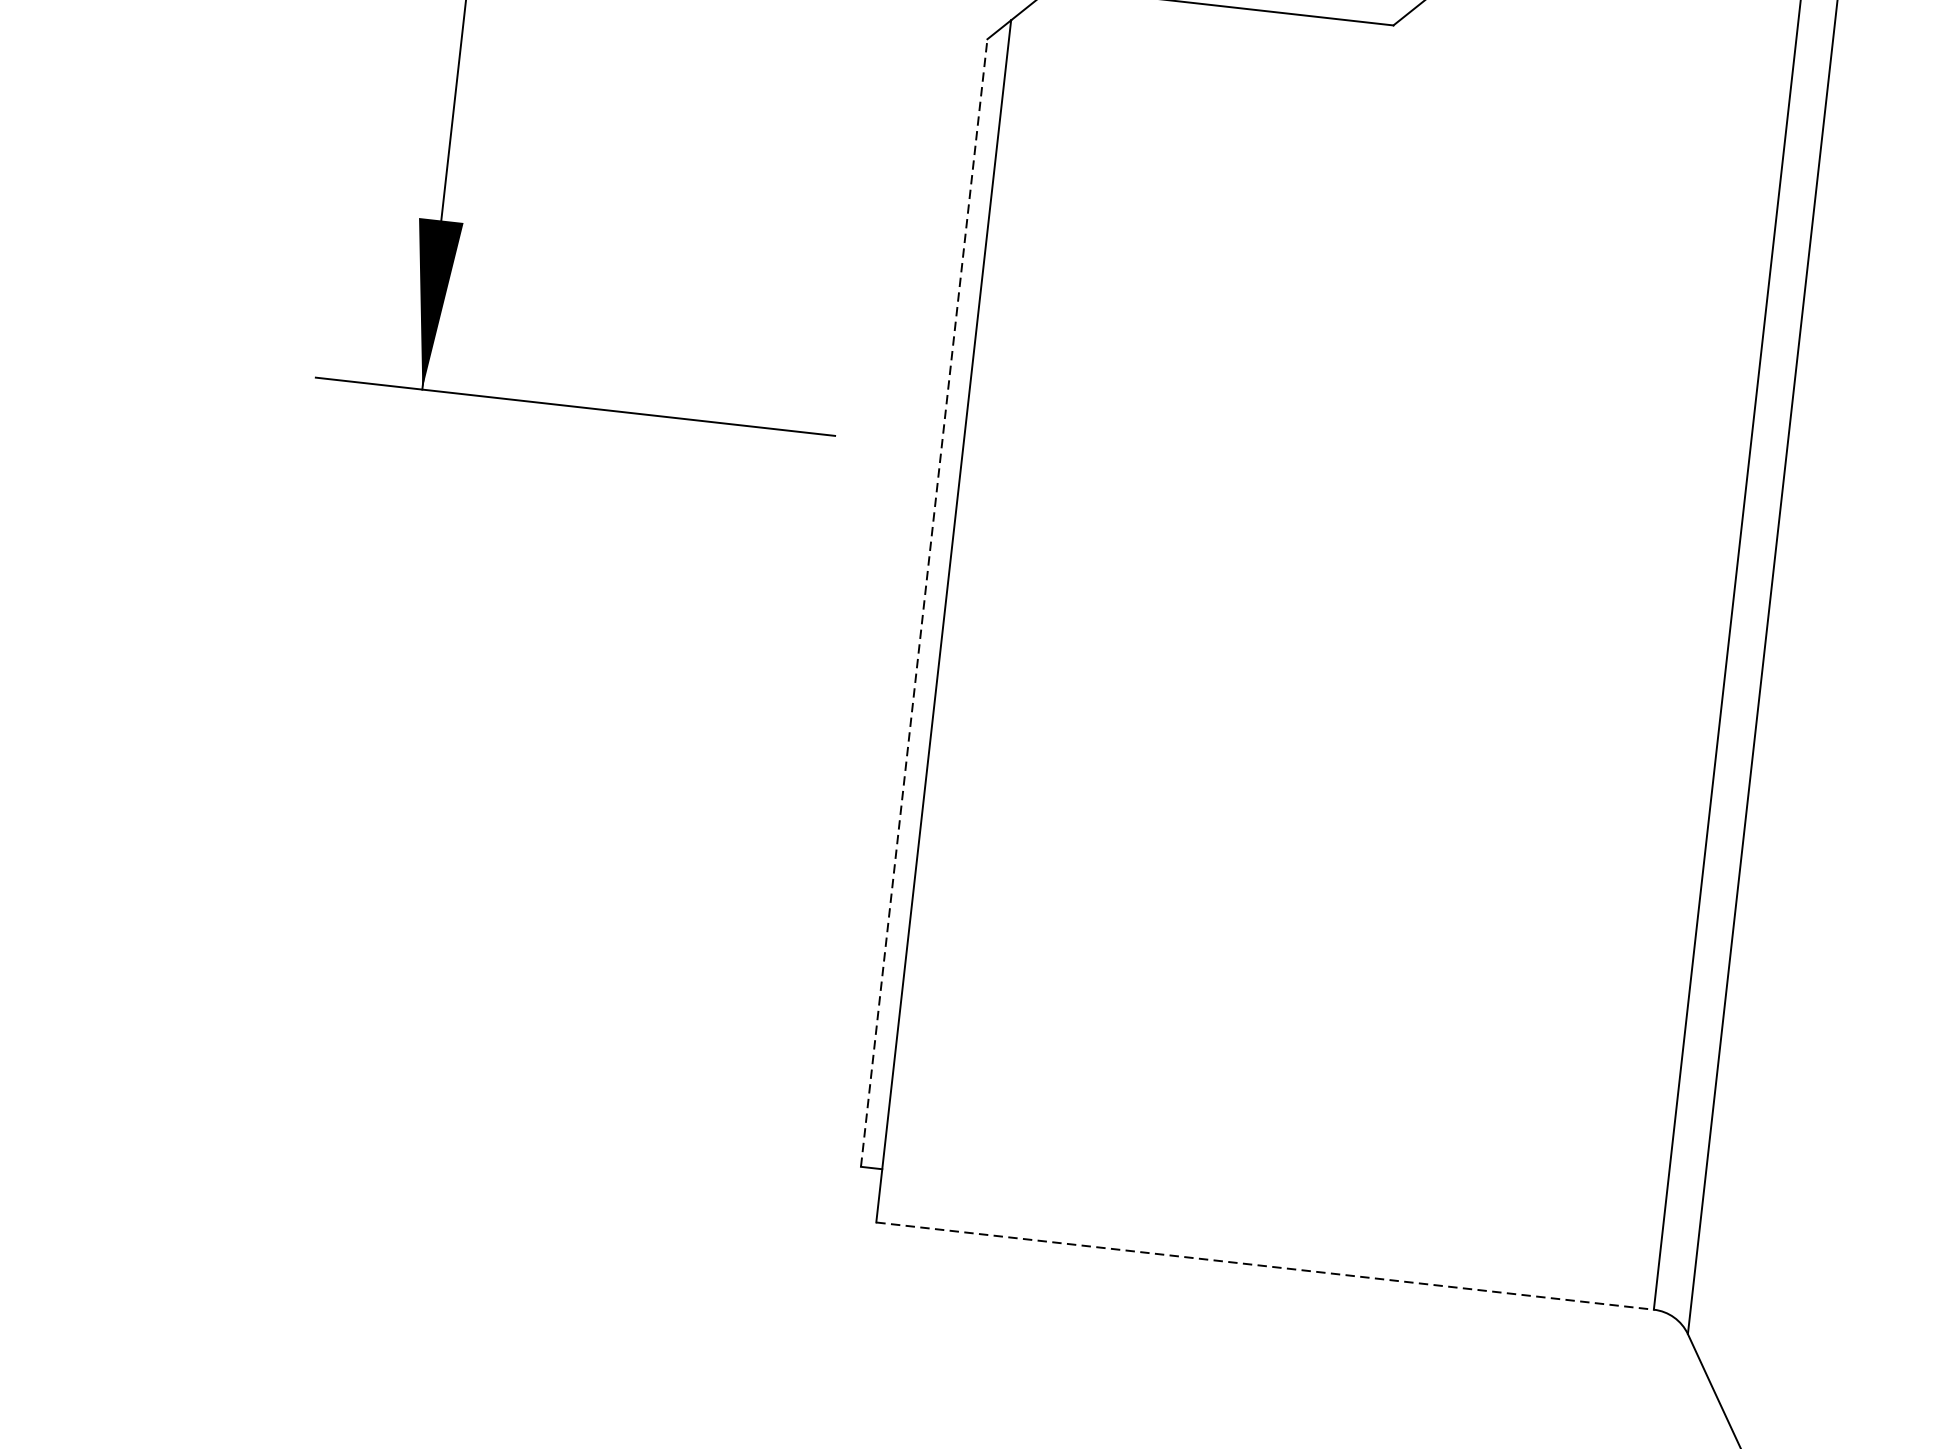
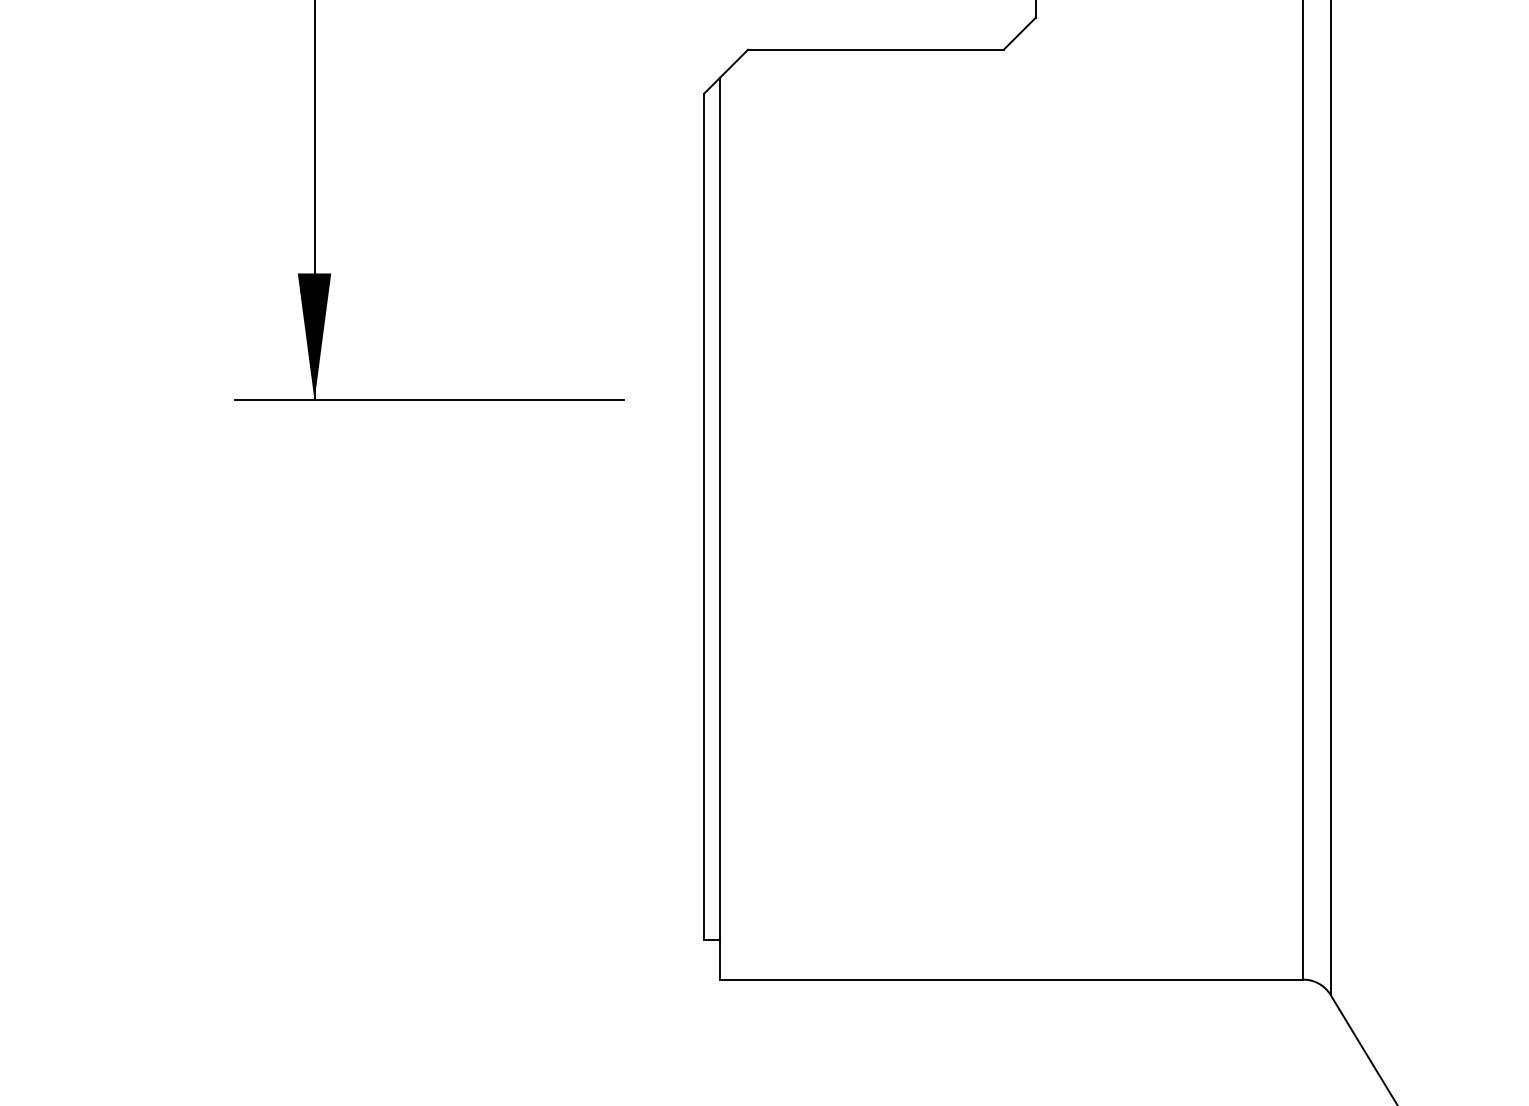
line: (924, 602) -> (704, 516), dashed -> solid
line: (1264, 1265) -> (1011, 979), dashed -> solid

